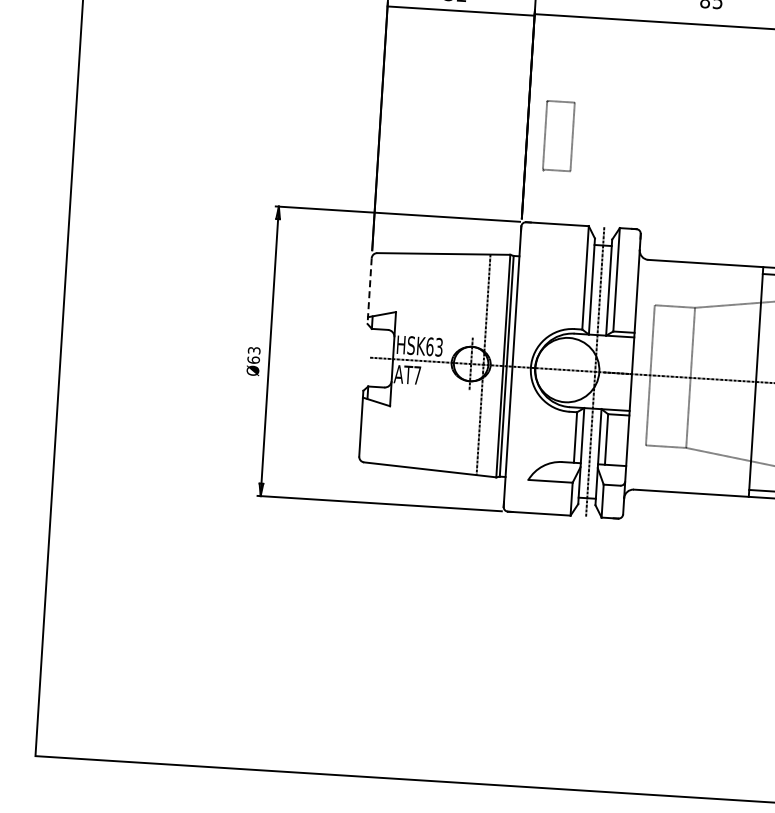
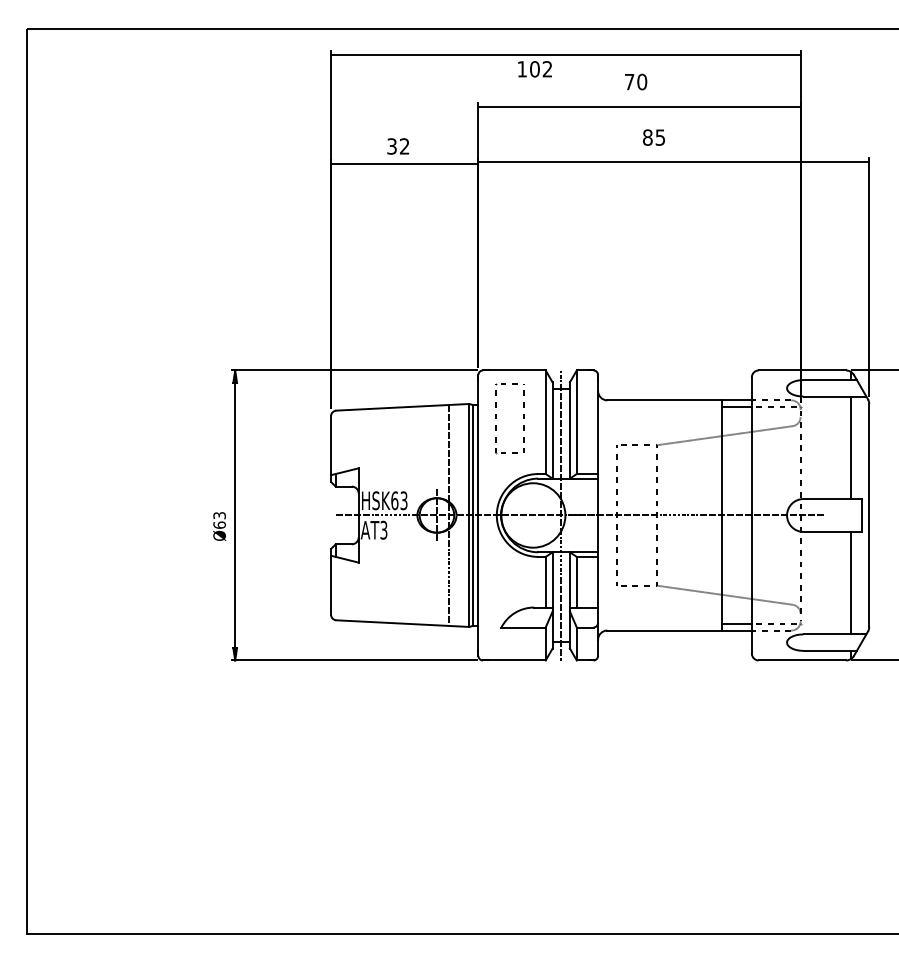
part: (545, 135) -> (496, 418), moved
line: (370, 291) -> (331, 449), dashed -> solid
text: (416, 374) -> (383, 529), AT7 -> AT3

